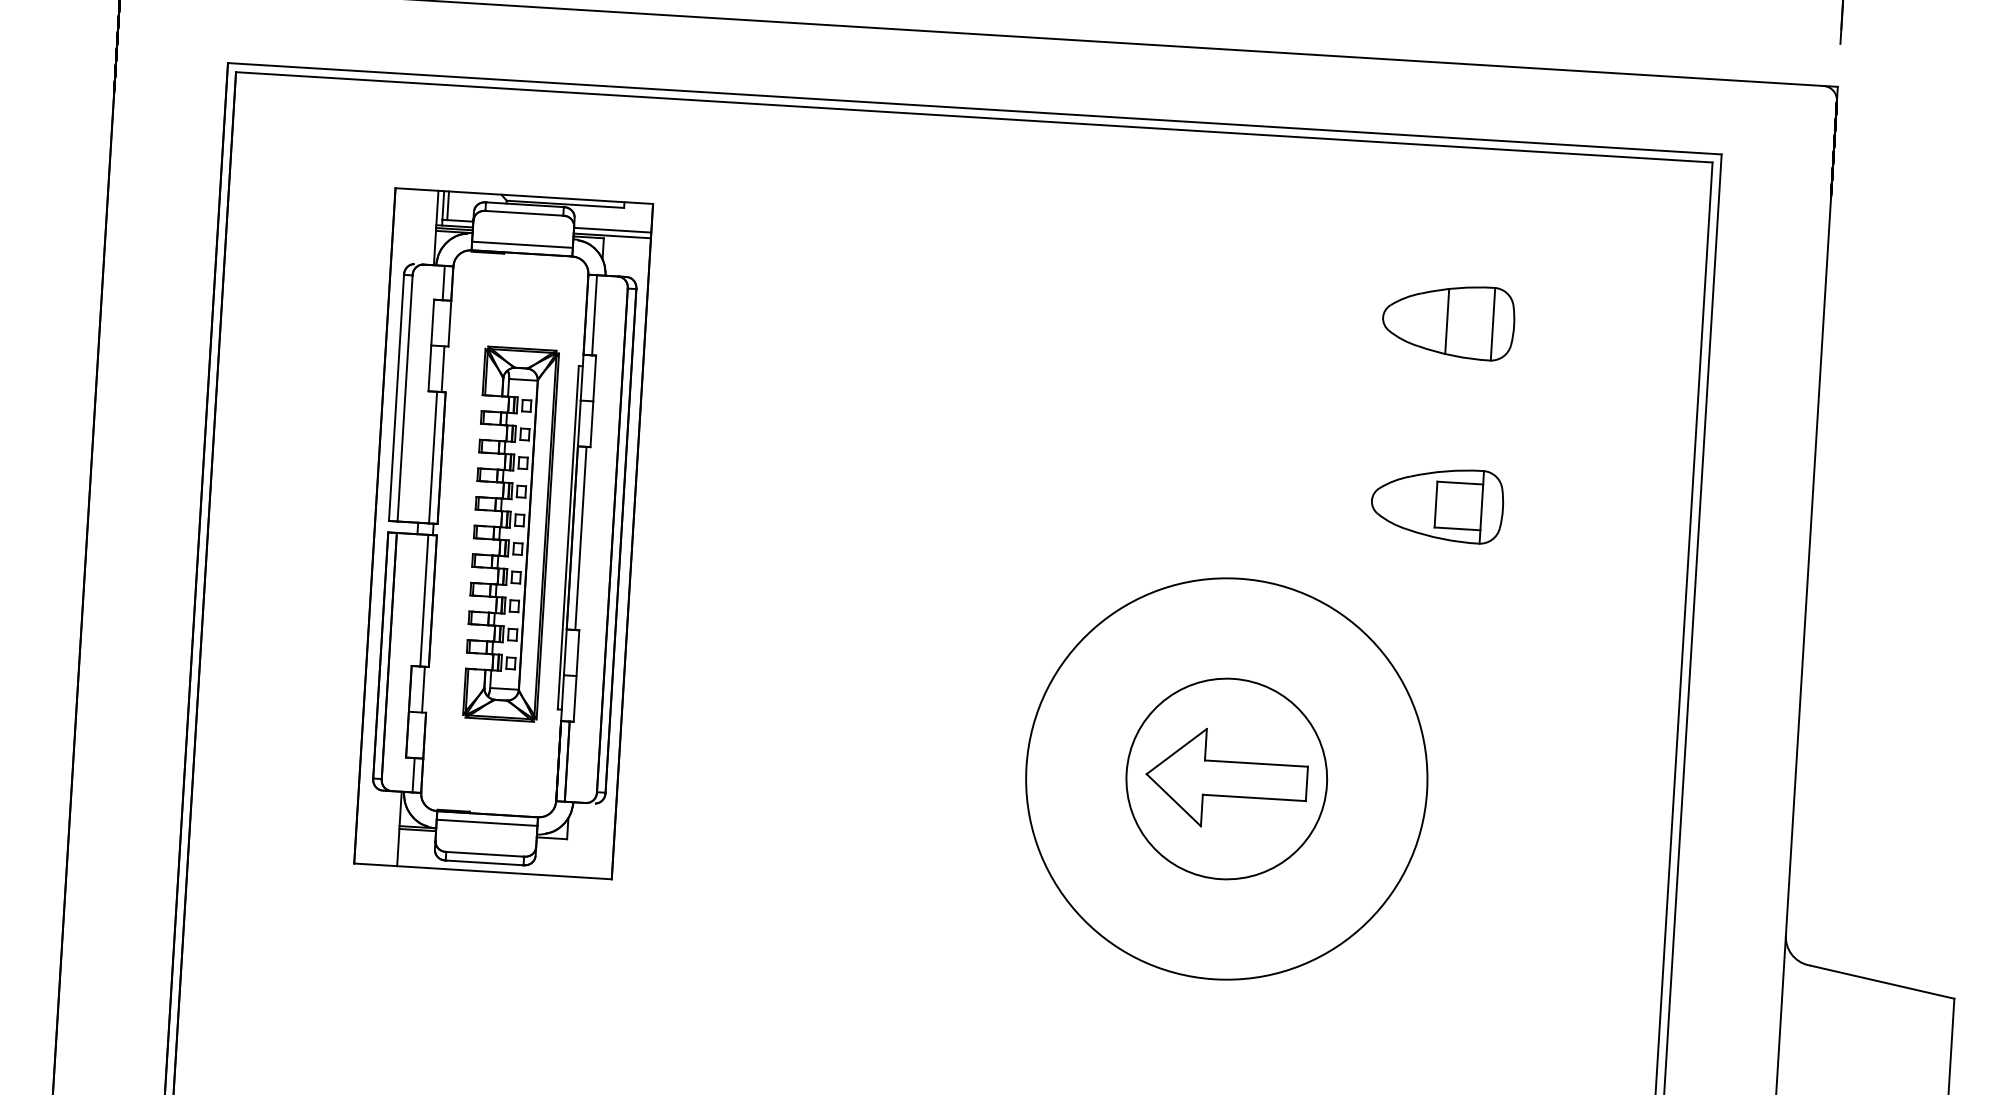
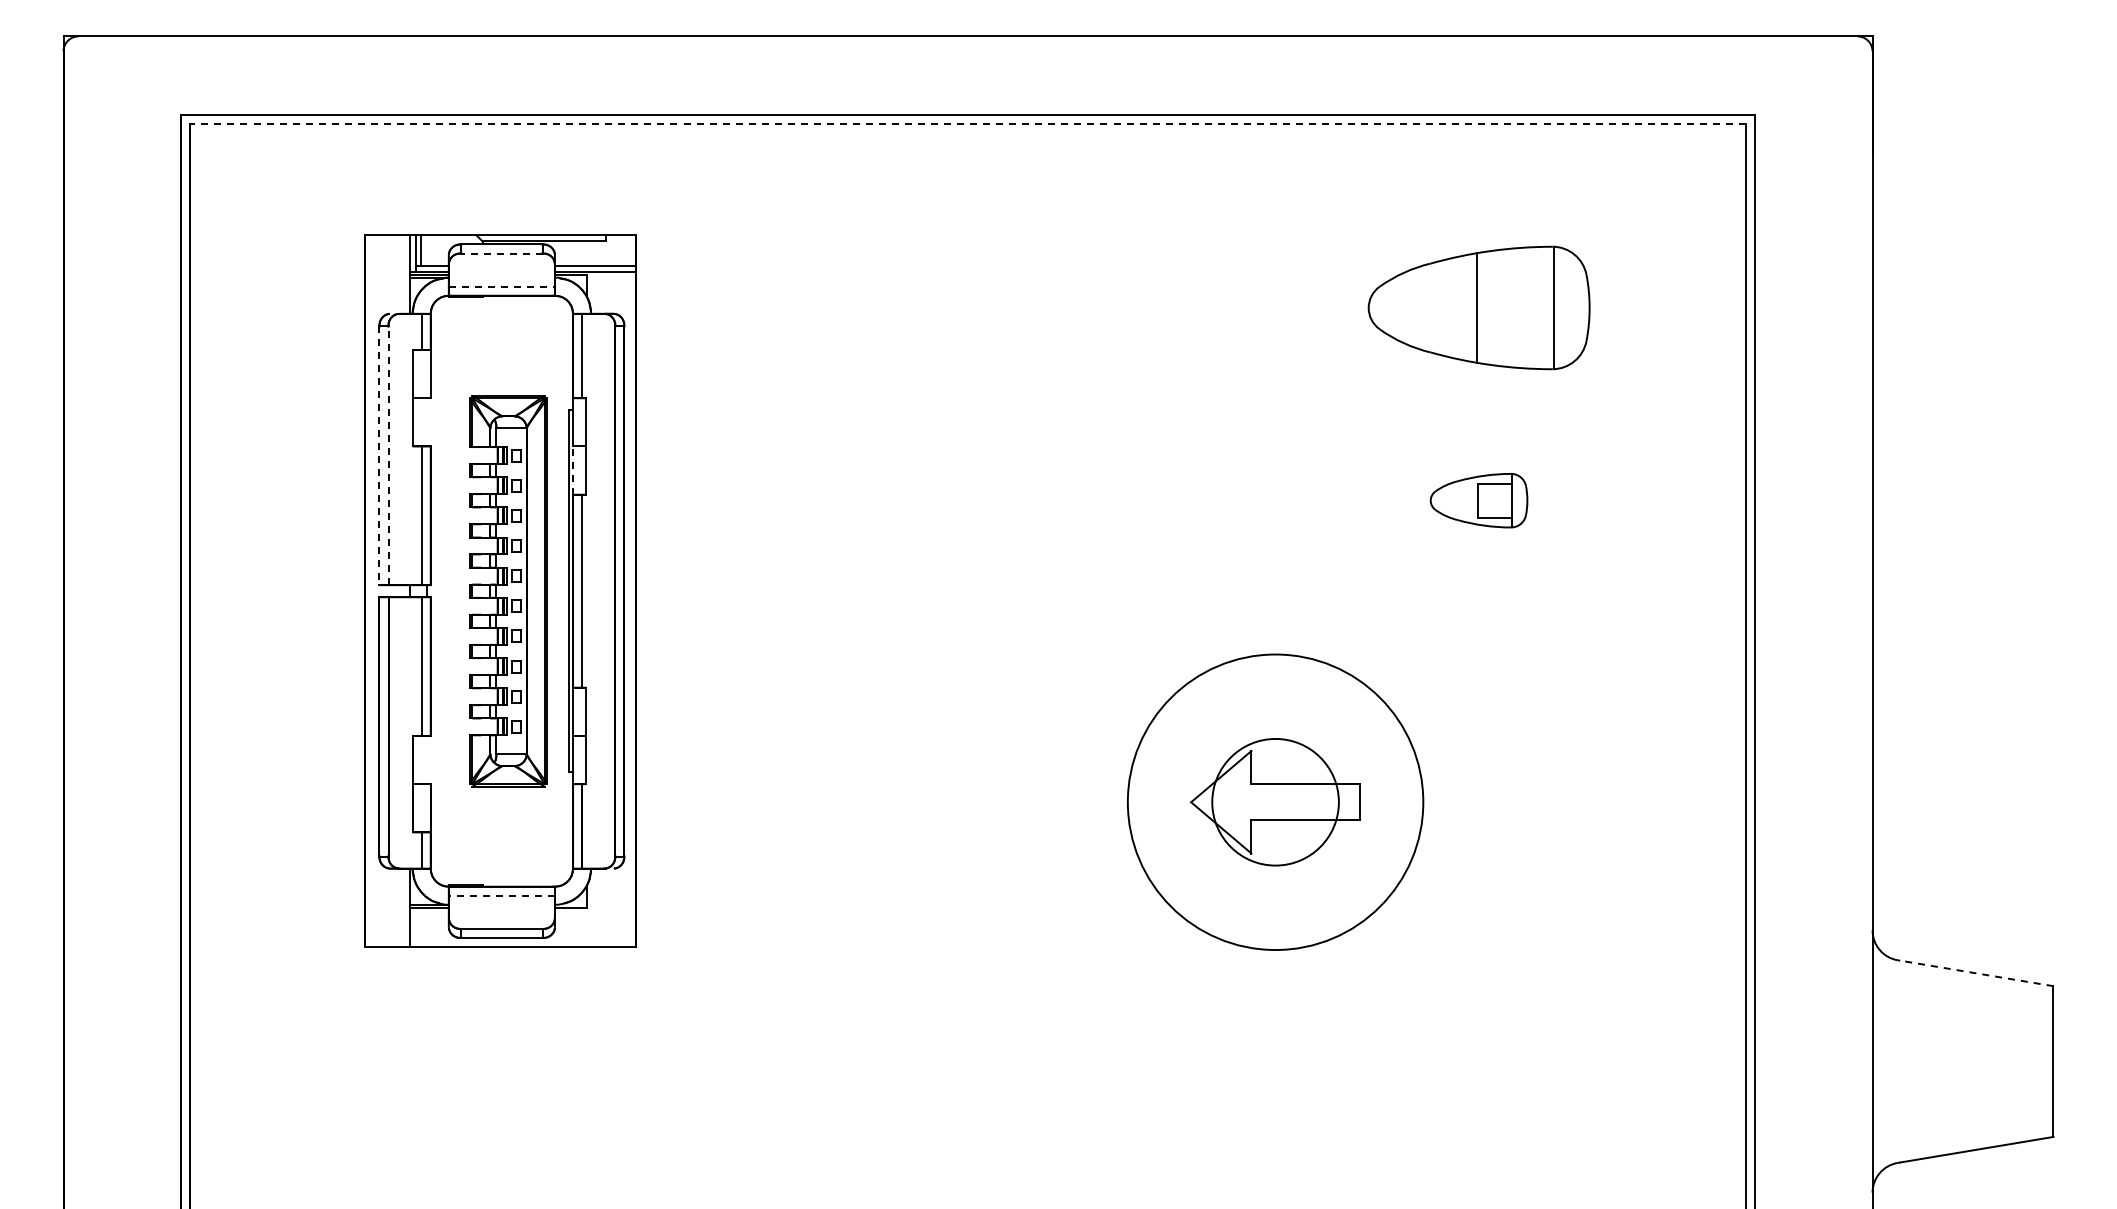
line: (974, 117) -> (968, 123), solid -> dashed
line: (524, 213) -> (501, 253), solid -> dashed
line: (523, 244) -> (502, 286), solid -> dashed
part: (1448, 321) -> (1478, 307), size x1.6
line: (443, 369) -> (426, 422), removed
line: (396, 397) -> (379, 455), solid -> dashed
line: (405, 398) -> (388, 455), solid -> dashed
line: (579, 423) -> (573, 470), solid -> dashed
part: (1436, 504) -> (1478, 500), size x0.7
line: (423, 689) -> (426, 759), removed
circle: (1226, 778) -> (1275, 801), size x0.6
circle: (1226, 779) -> (1275, 802), size x0.7
line: (486, 822) -> (501, 895), solid -> dashed
line: (1882, 982) -> (1976, 973), solid -> dashed

